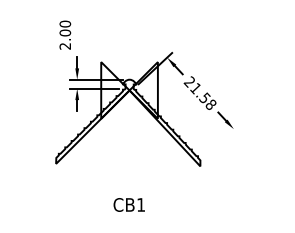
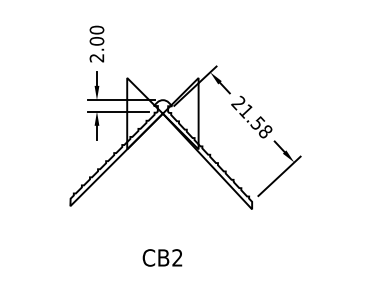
text: (64, 34) -> (96, 43), moved
line: (222, 140) -> (279, 176), added
text: (141, 204) -> (177, 257), CB1 -> CB2

